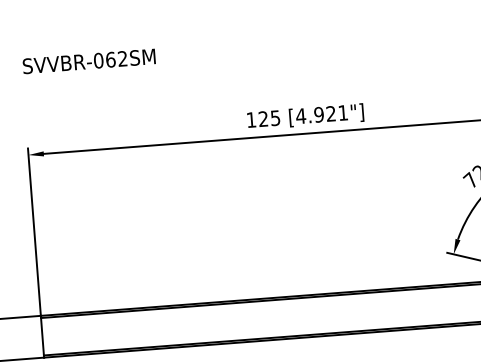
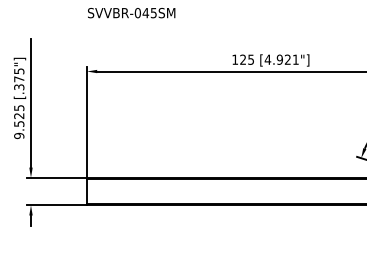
text: (116, 58) -> (149, 12), SVVBR-062SM -> SVVBR-045SM

